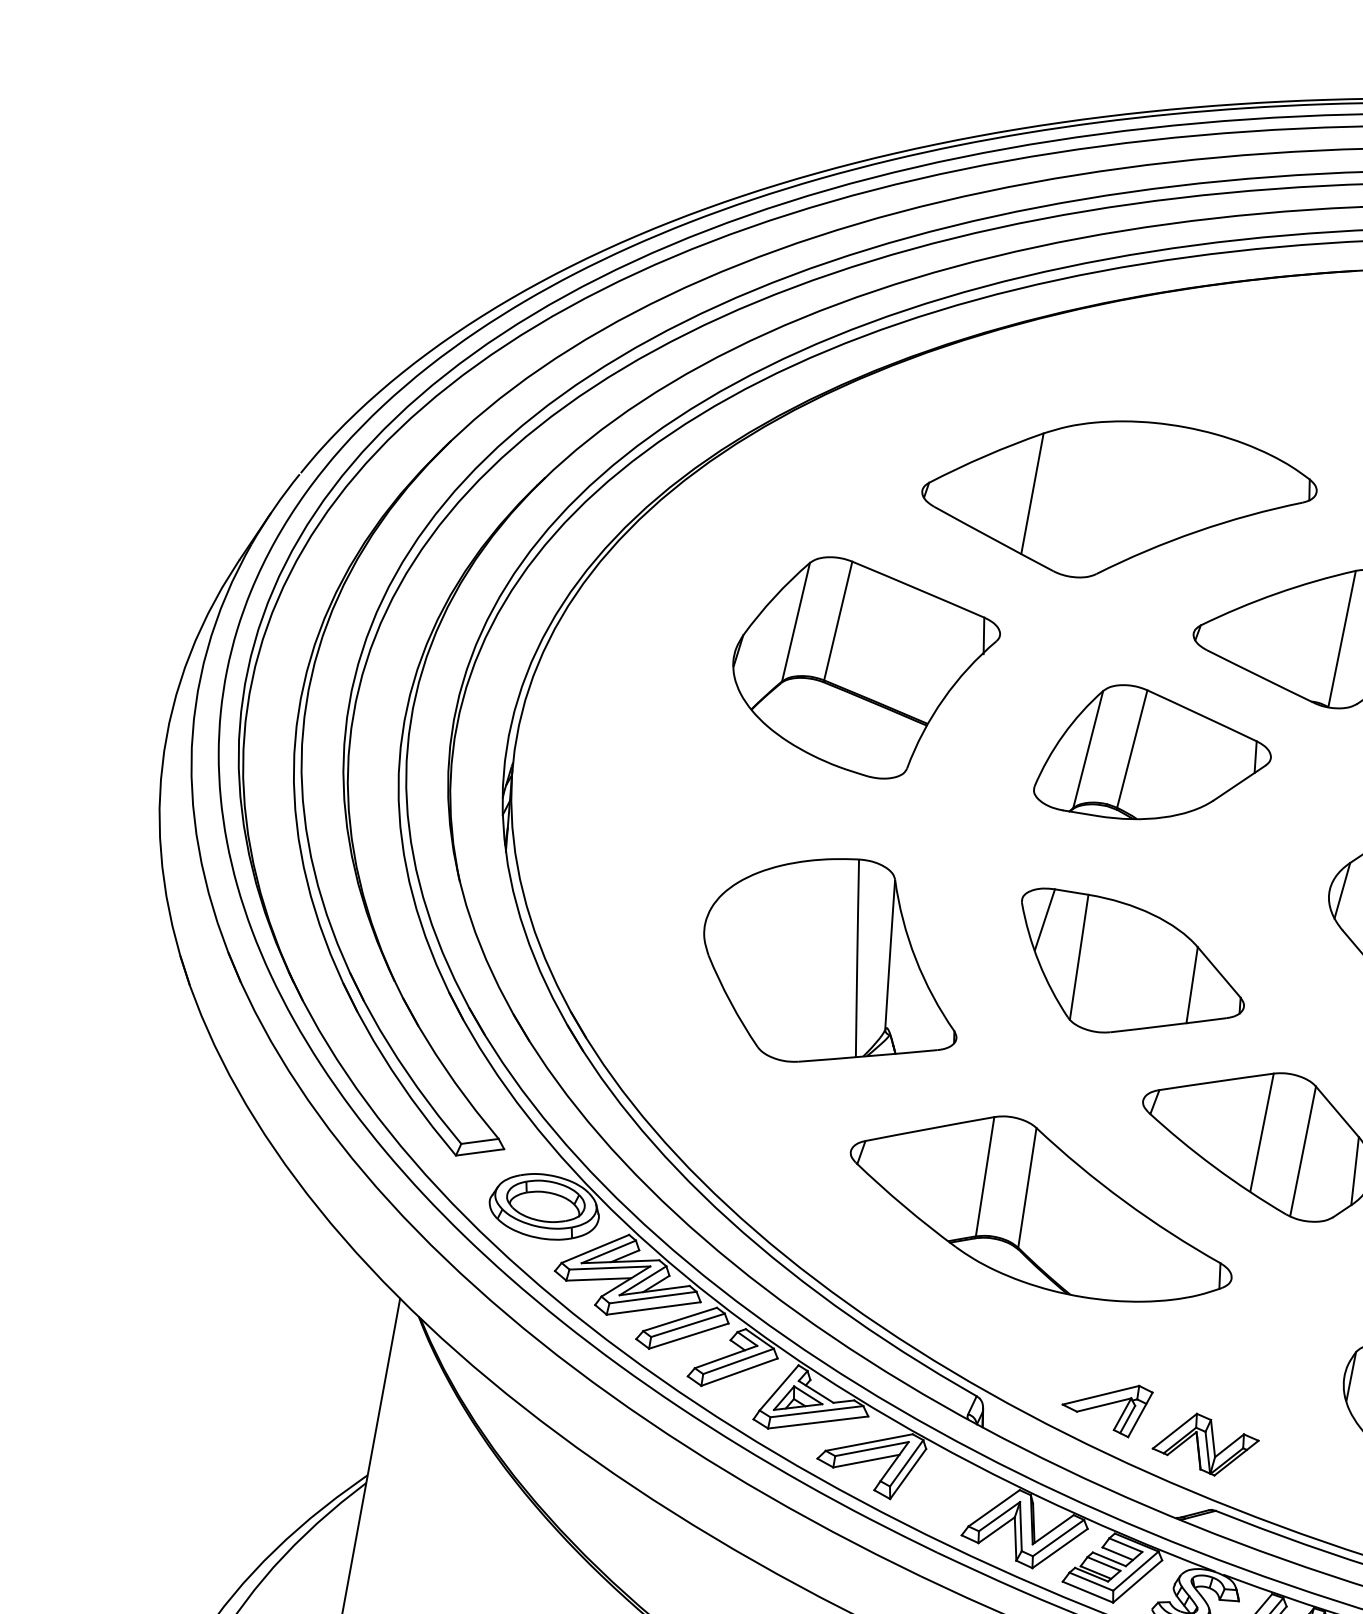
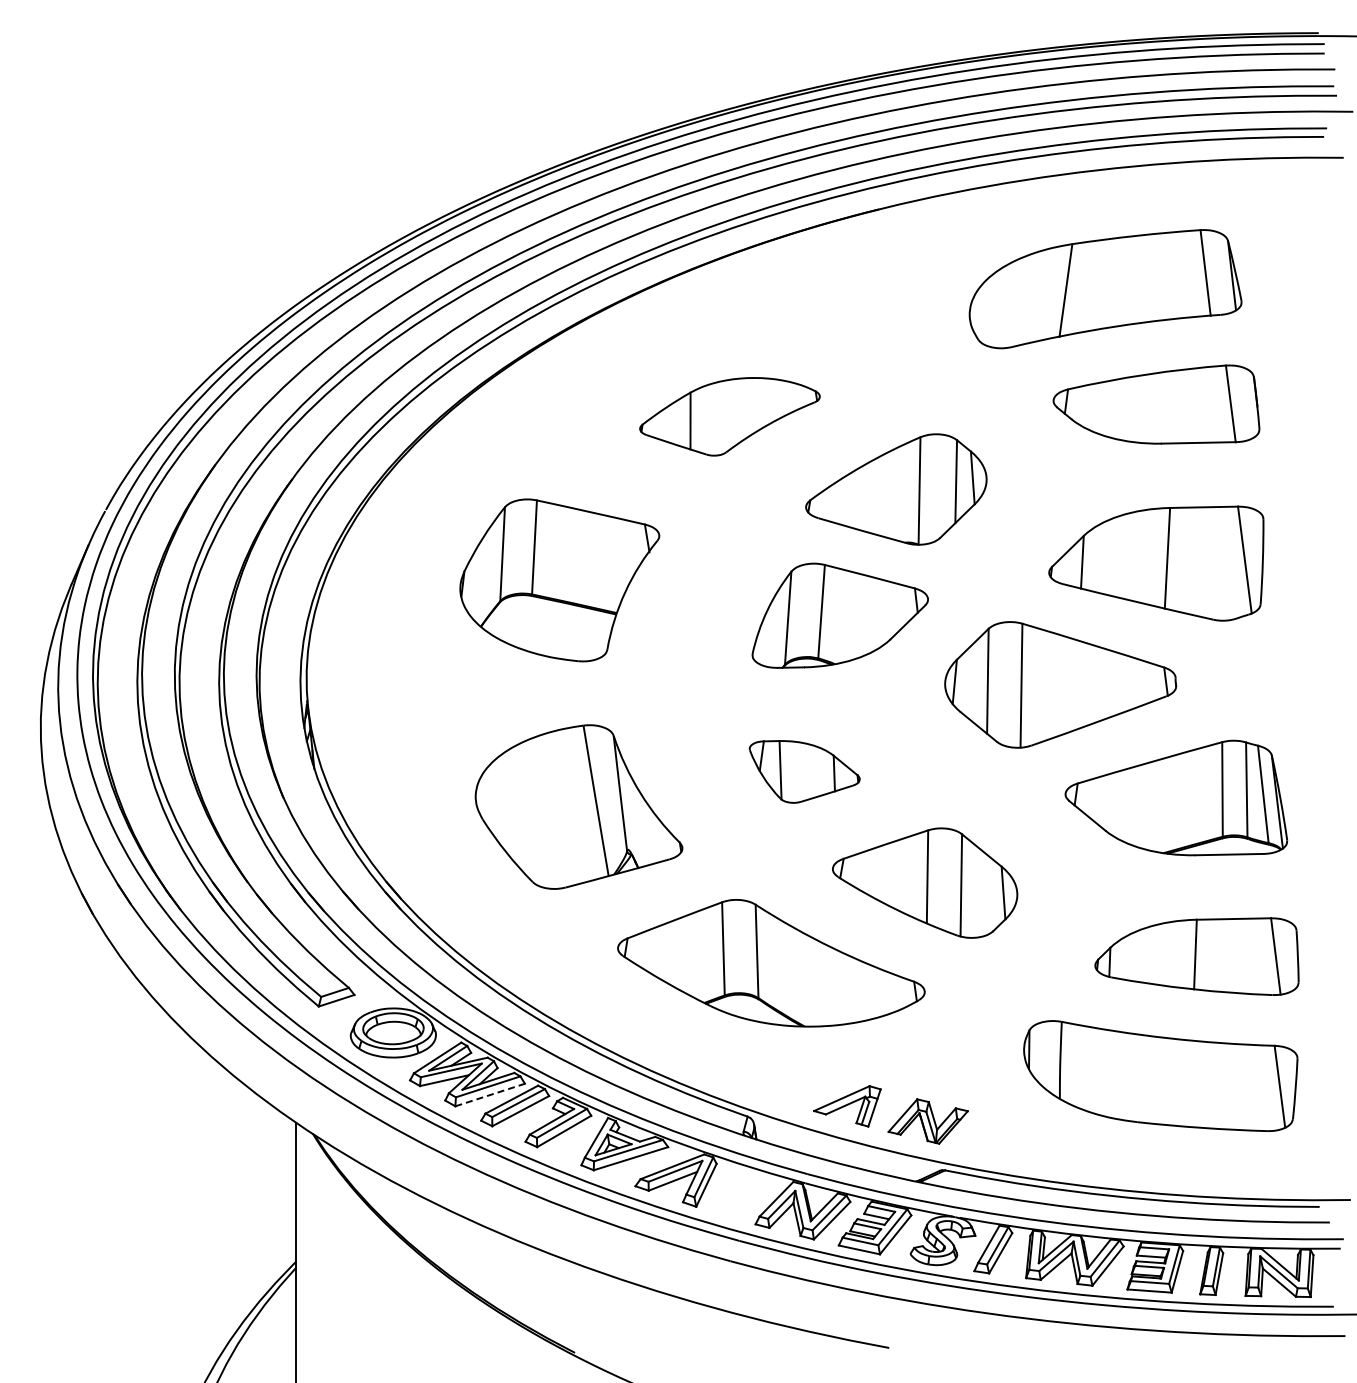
part: (1117, 499) -> (729, 416), size x0.6
part: (1154, 758) -> (839, 615), moved
part: (1129, 969) -> (804, 771), size x0.6
line: (653, 1309) -> (490, 1095), solid -> dashed

